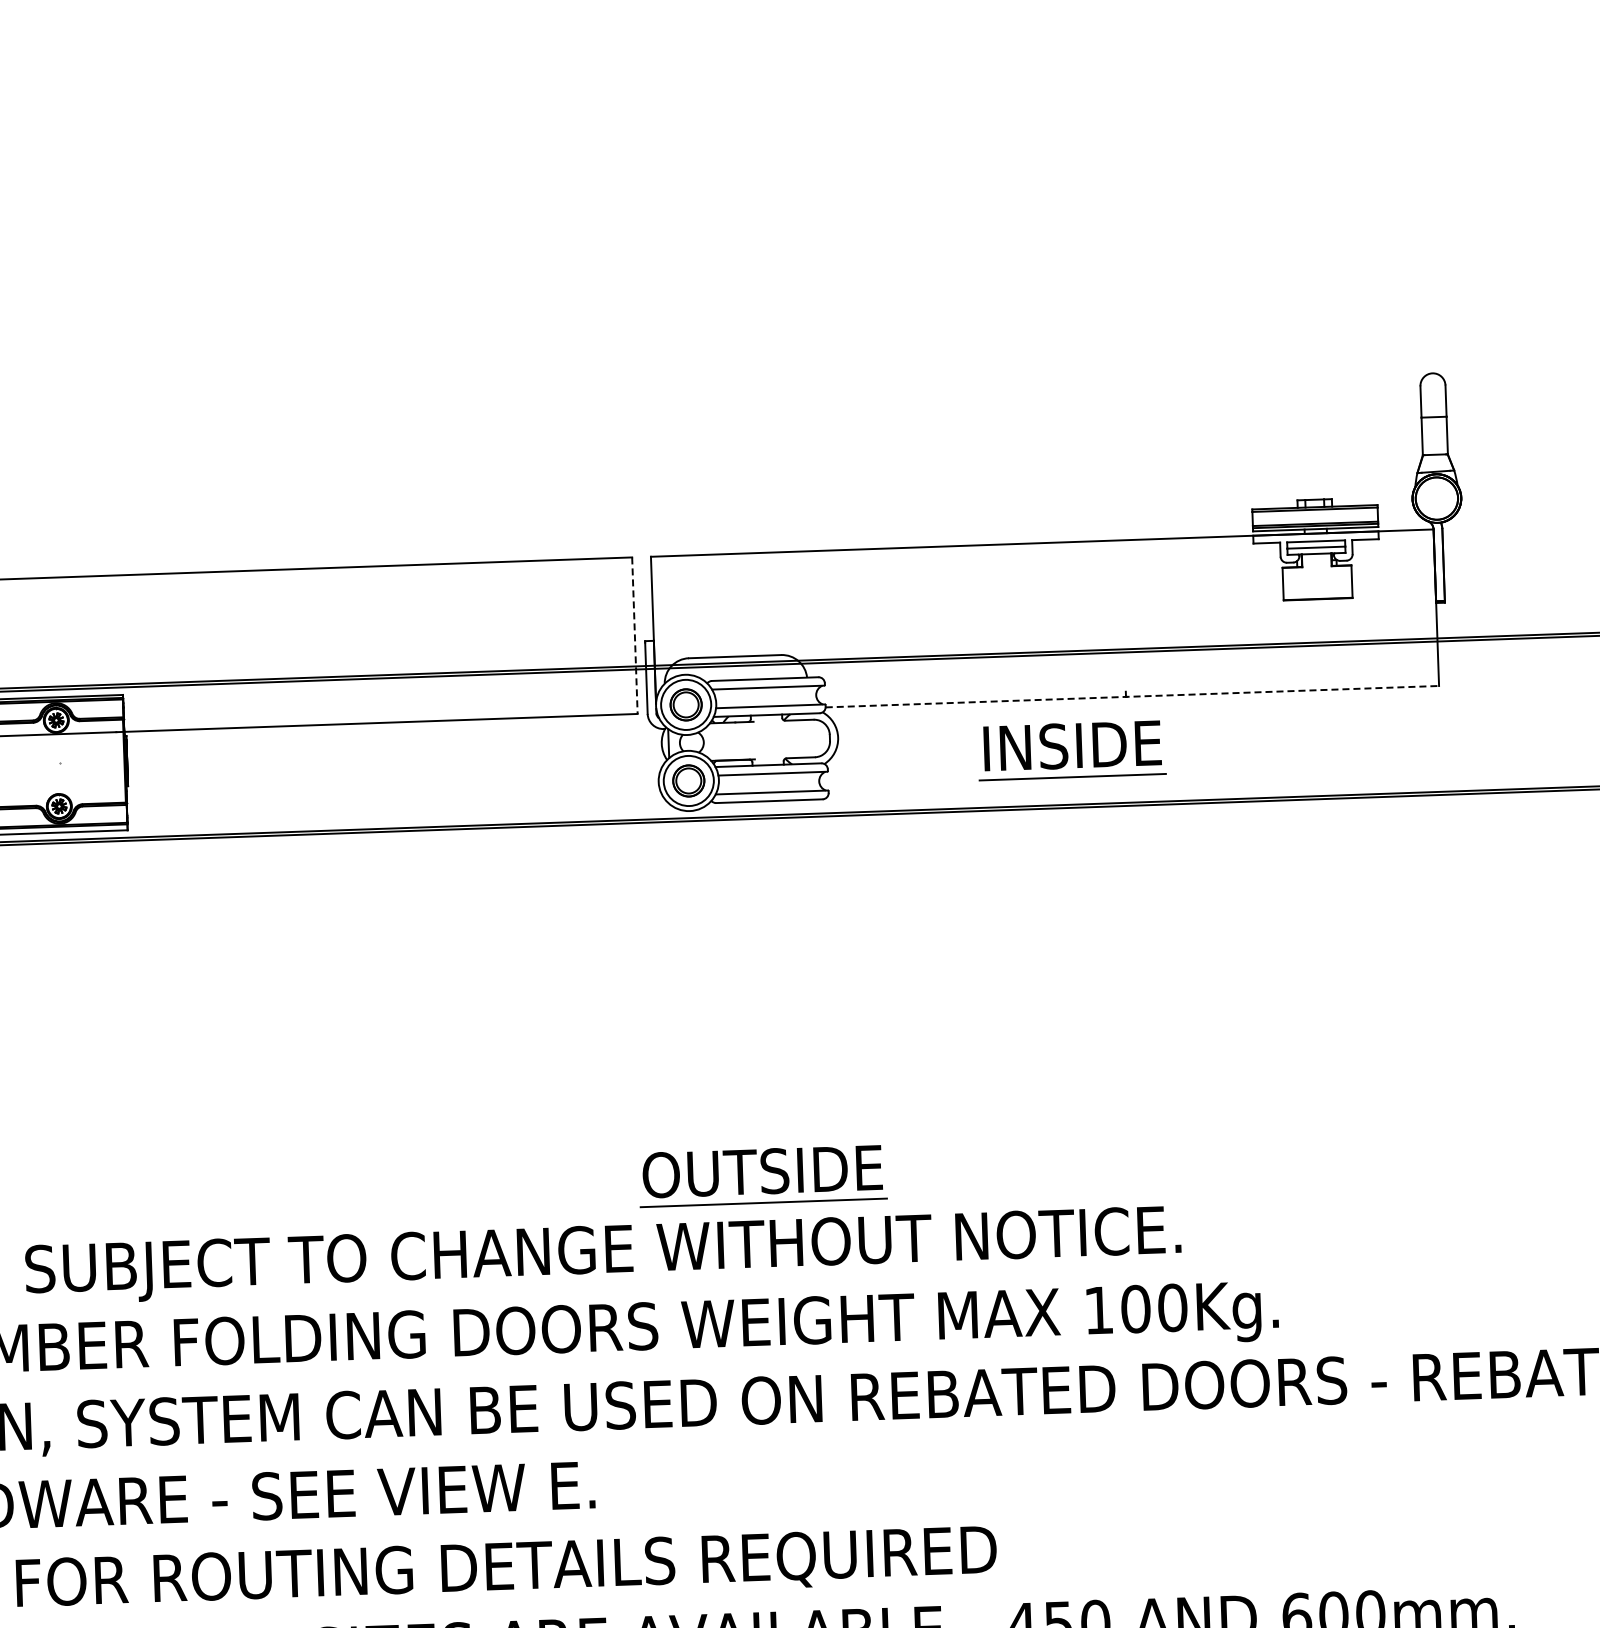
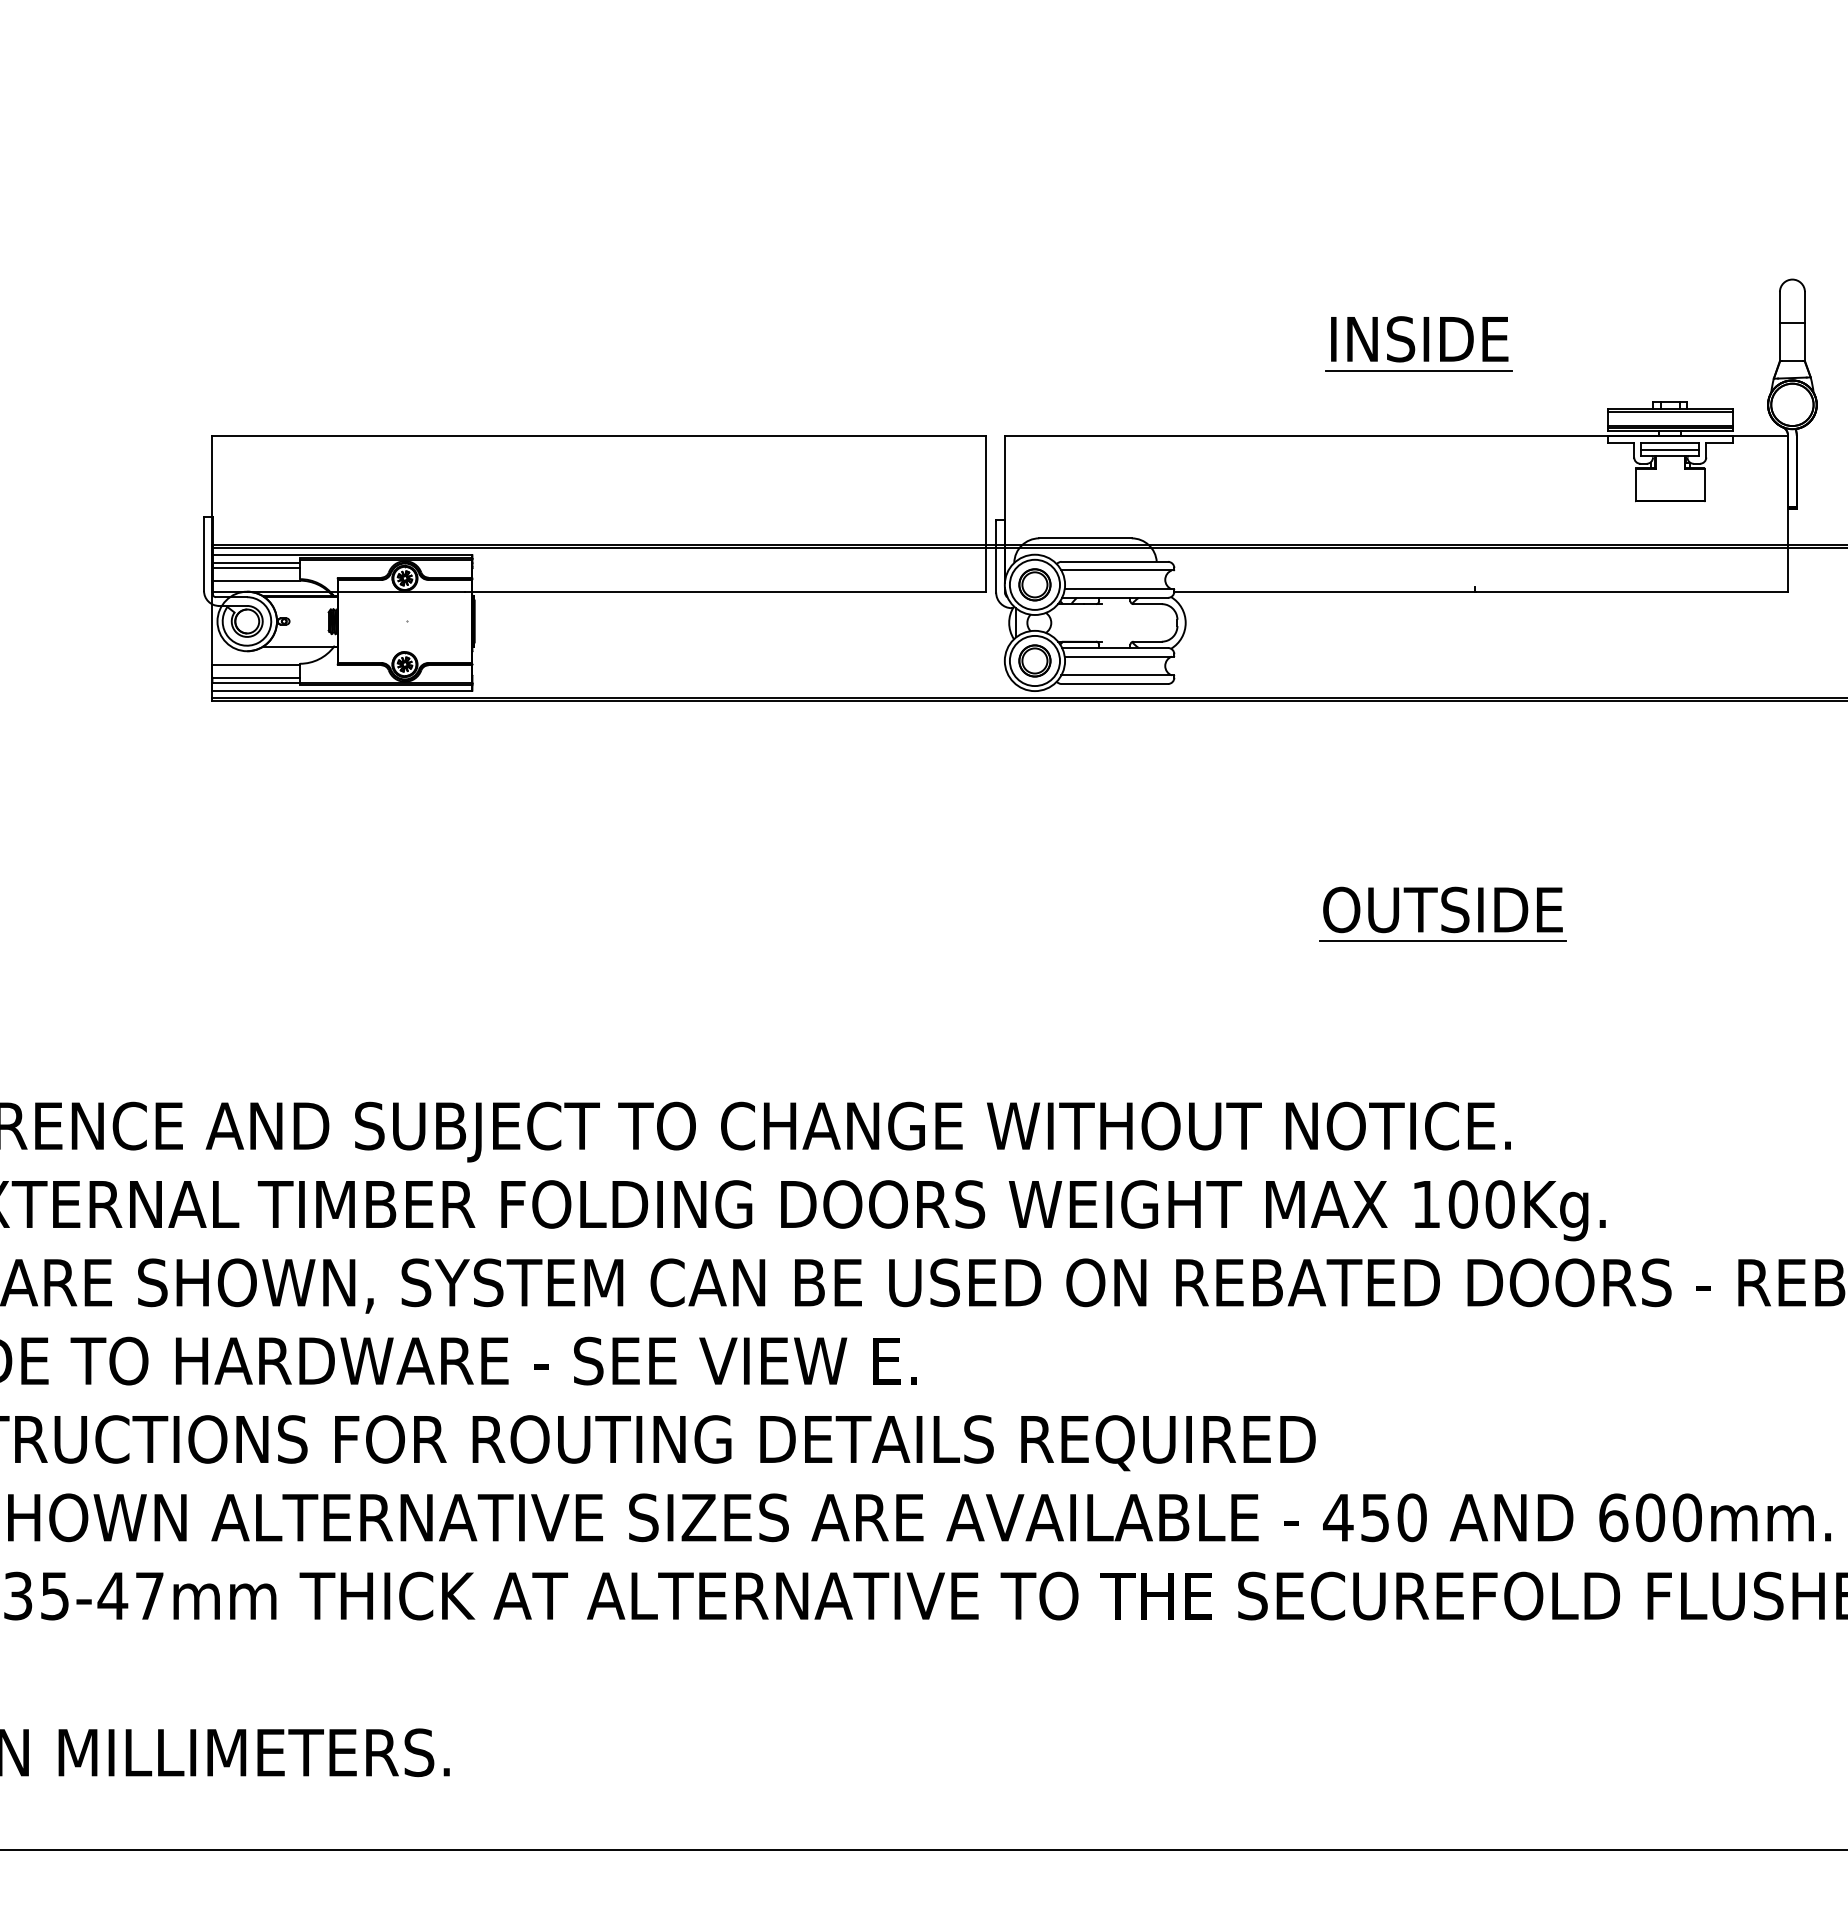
line: (635, 636) -> (986, 514), dashed -> solid
line: (1132, 696) -> (1481, 592), dashed -> solid
part: (1071, 750) -> (1418, 343), moved
part: (762, 1175) -> (1442, 913), moved

